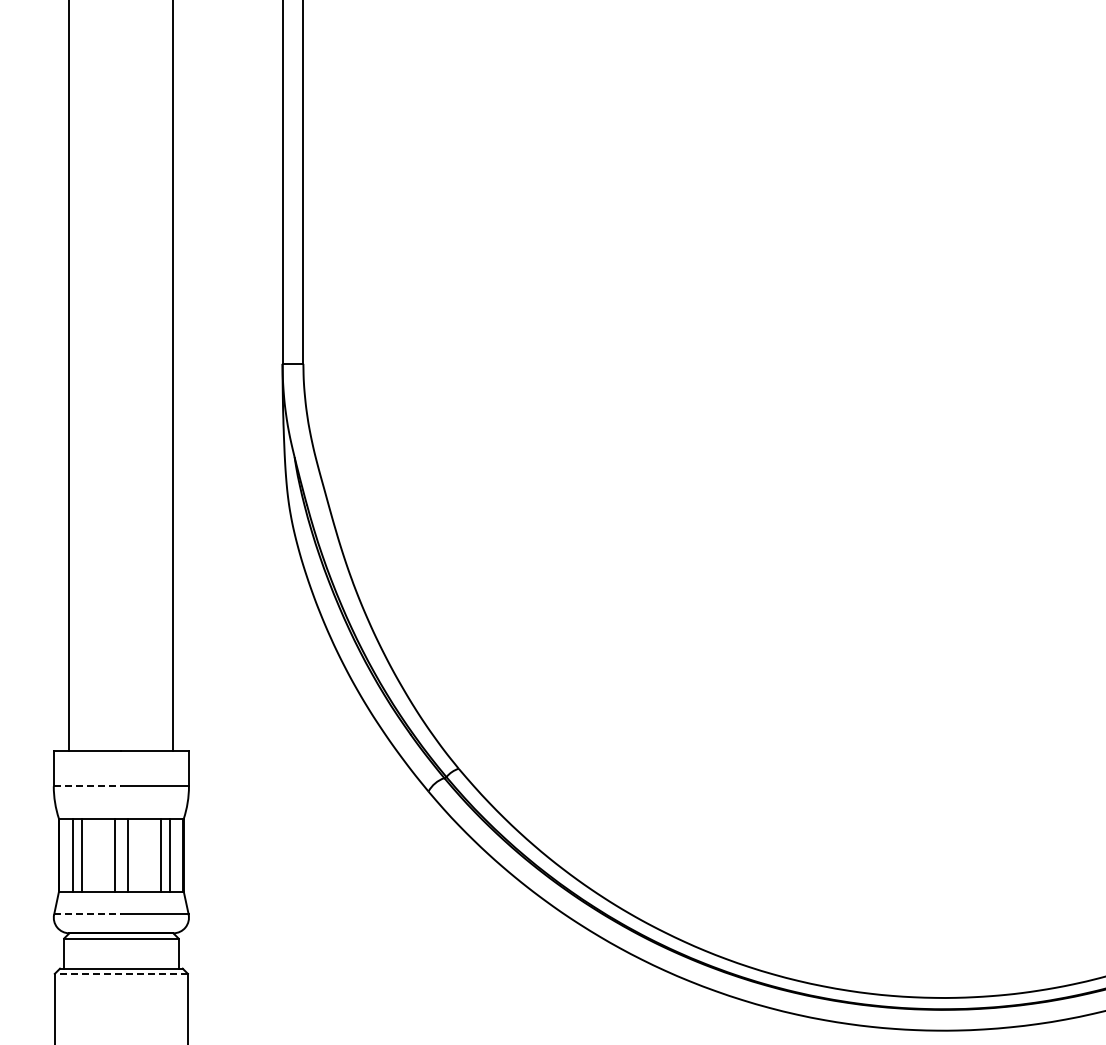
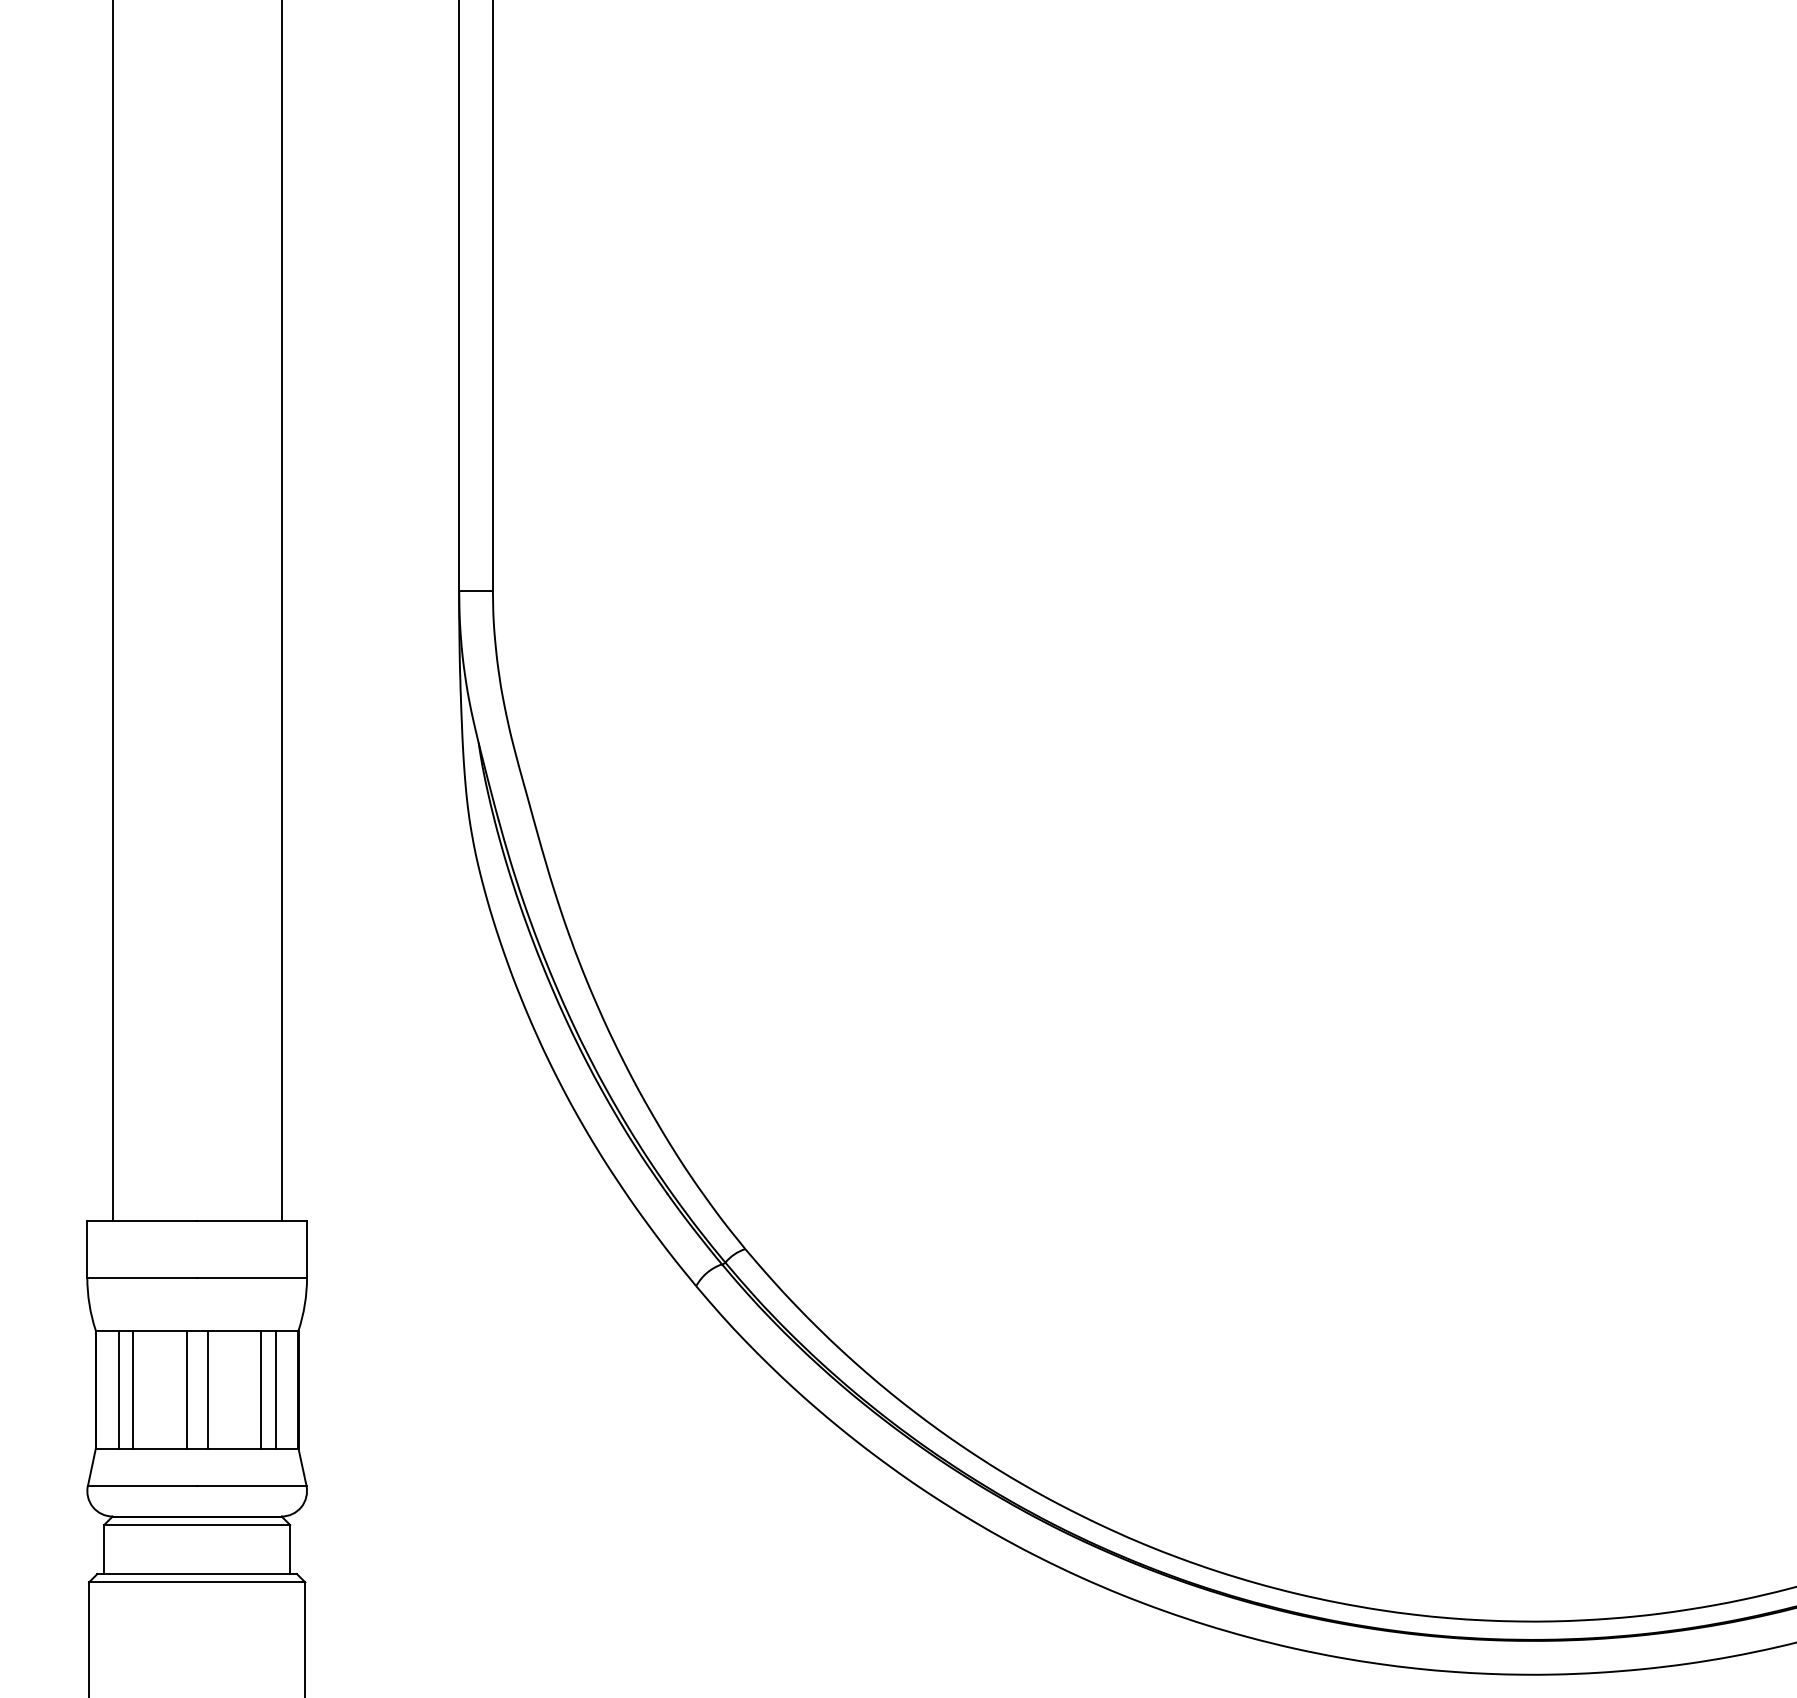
line: (87, 786) -> (142, 1277), dashed -> solid
line: (87, 914) -> (142, 1485), dashed -> solid
line: (121, 973) -> (197, 1581), dashed -> solid

